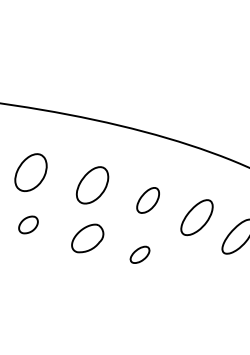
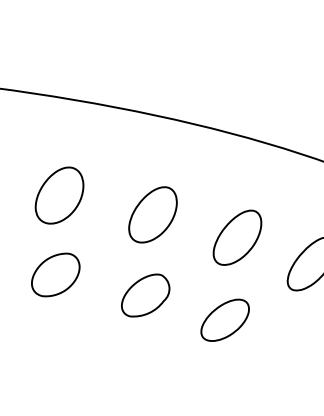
part: (147, 200) -> (236, 237), size x1.43
part: (28, 224) -> (55, 274), size x1.67
part: (139, 254) -> (224, 319), size x1.67

